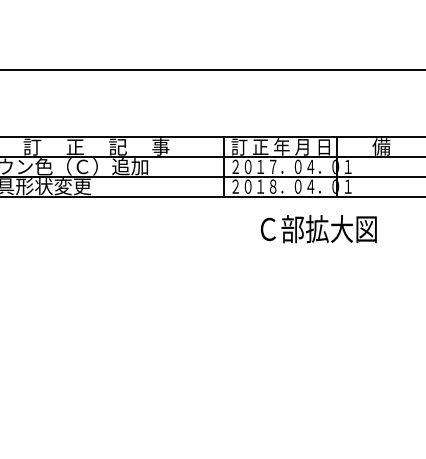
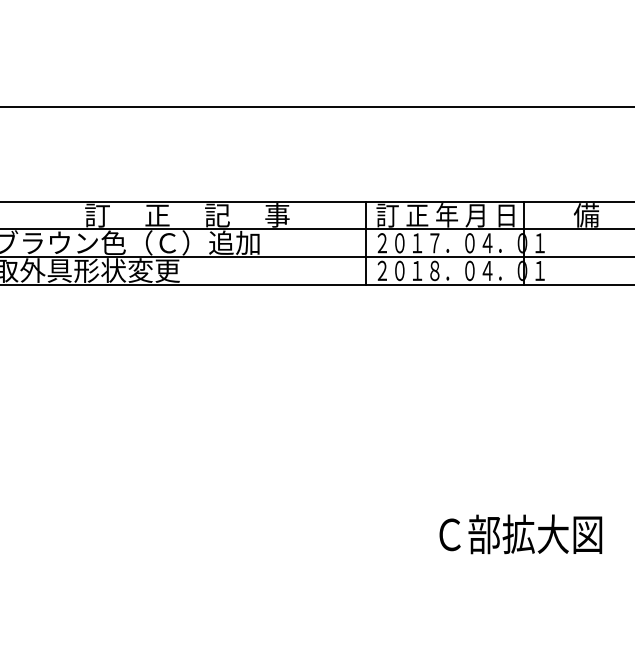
text: (318, 229) -> (520, 534), moved

